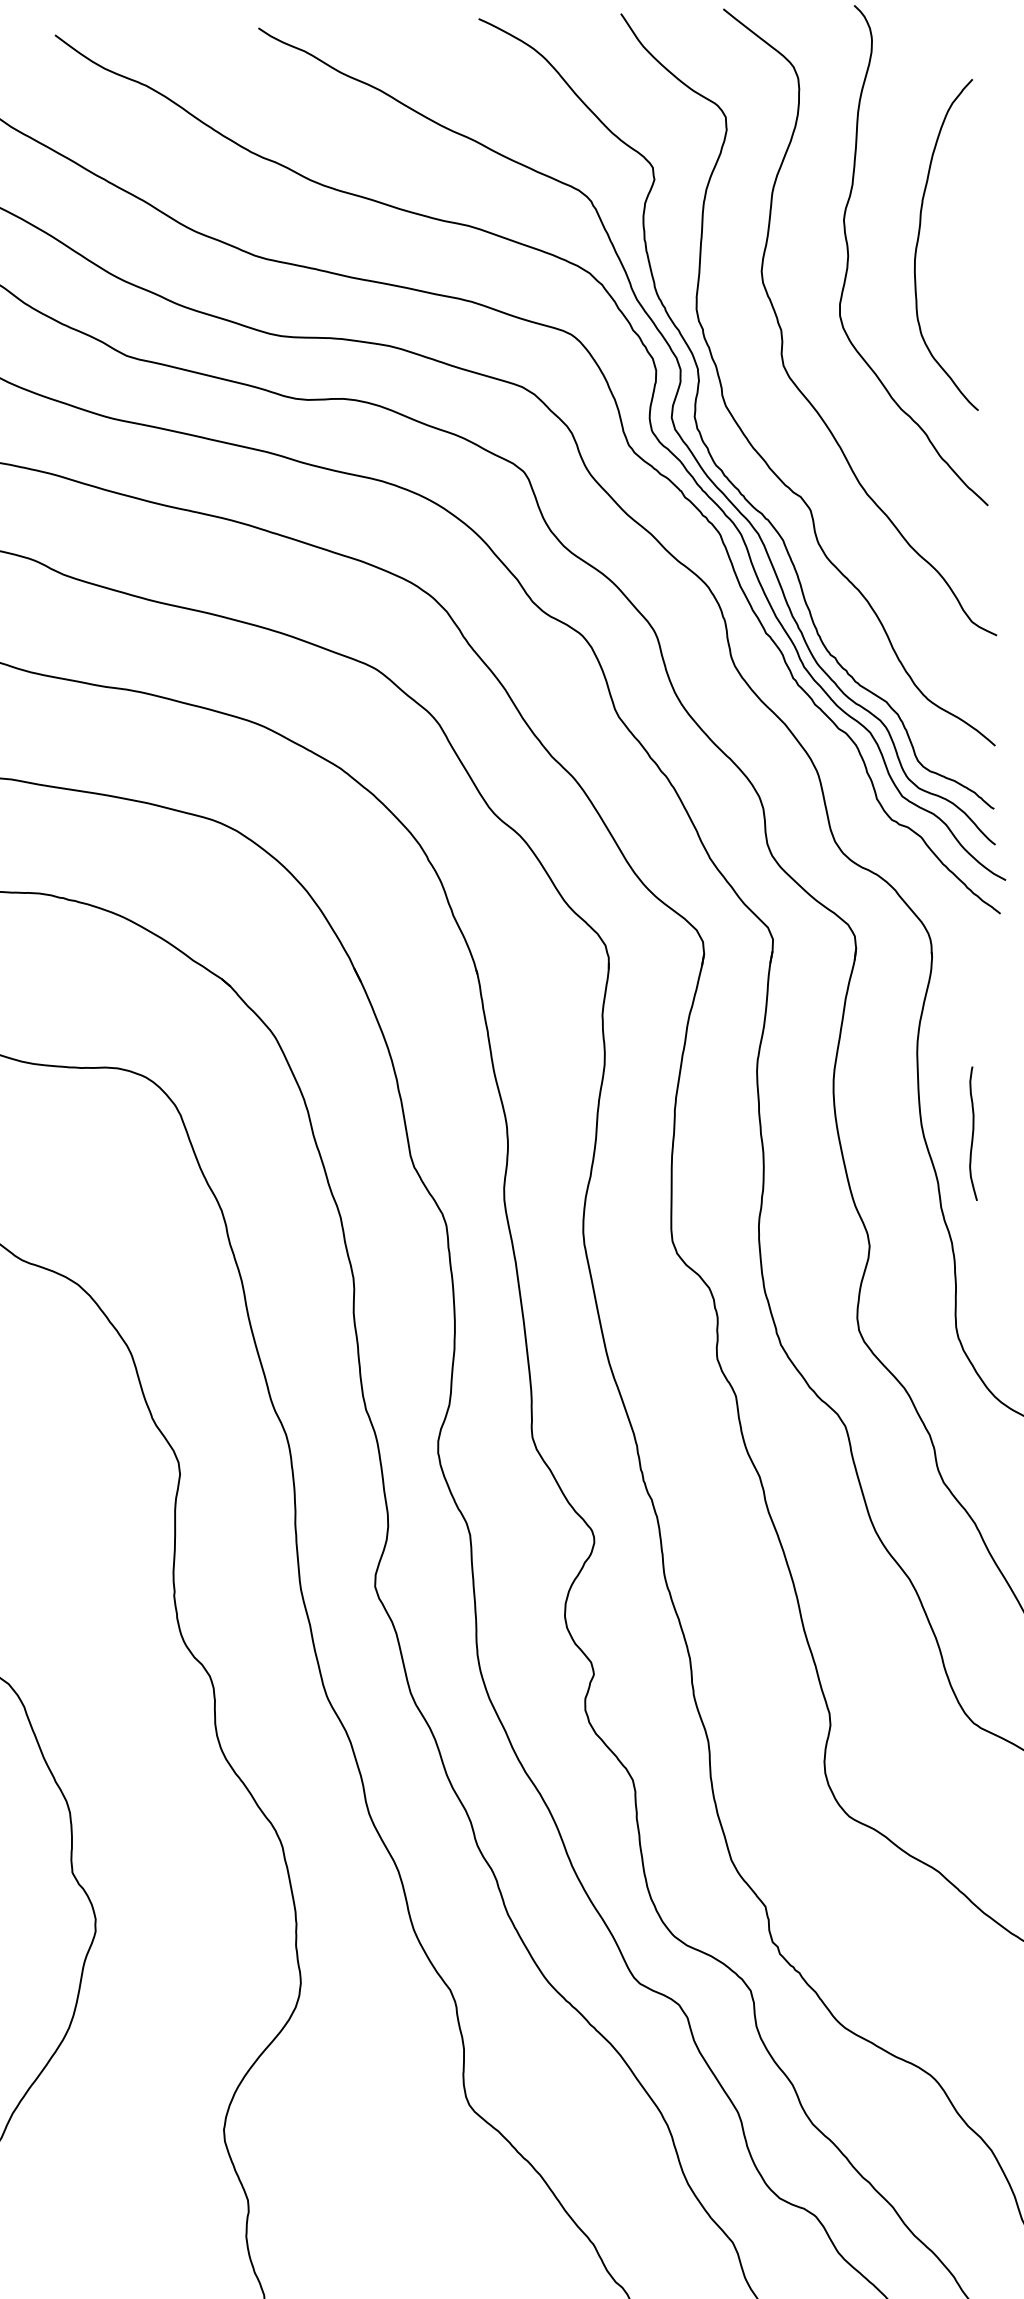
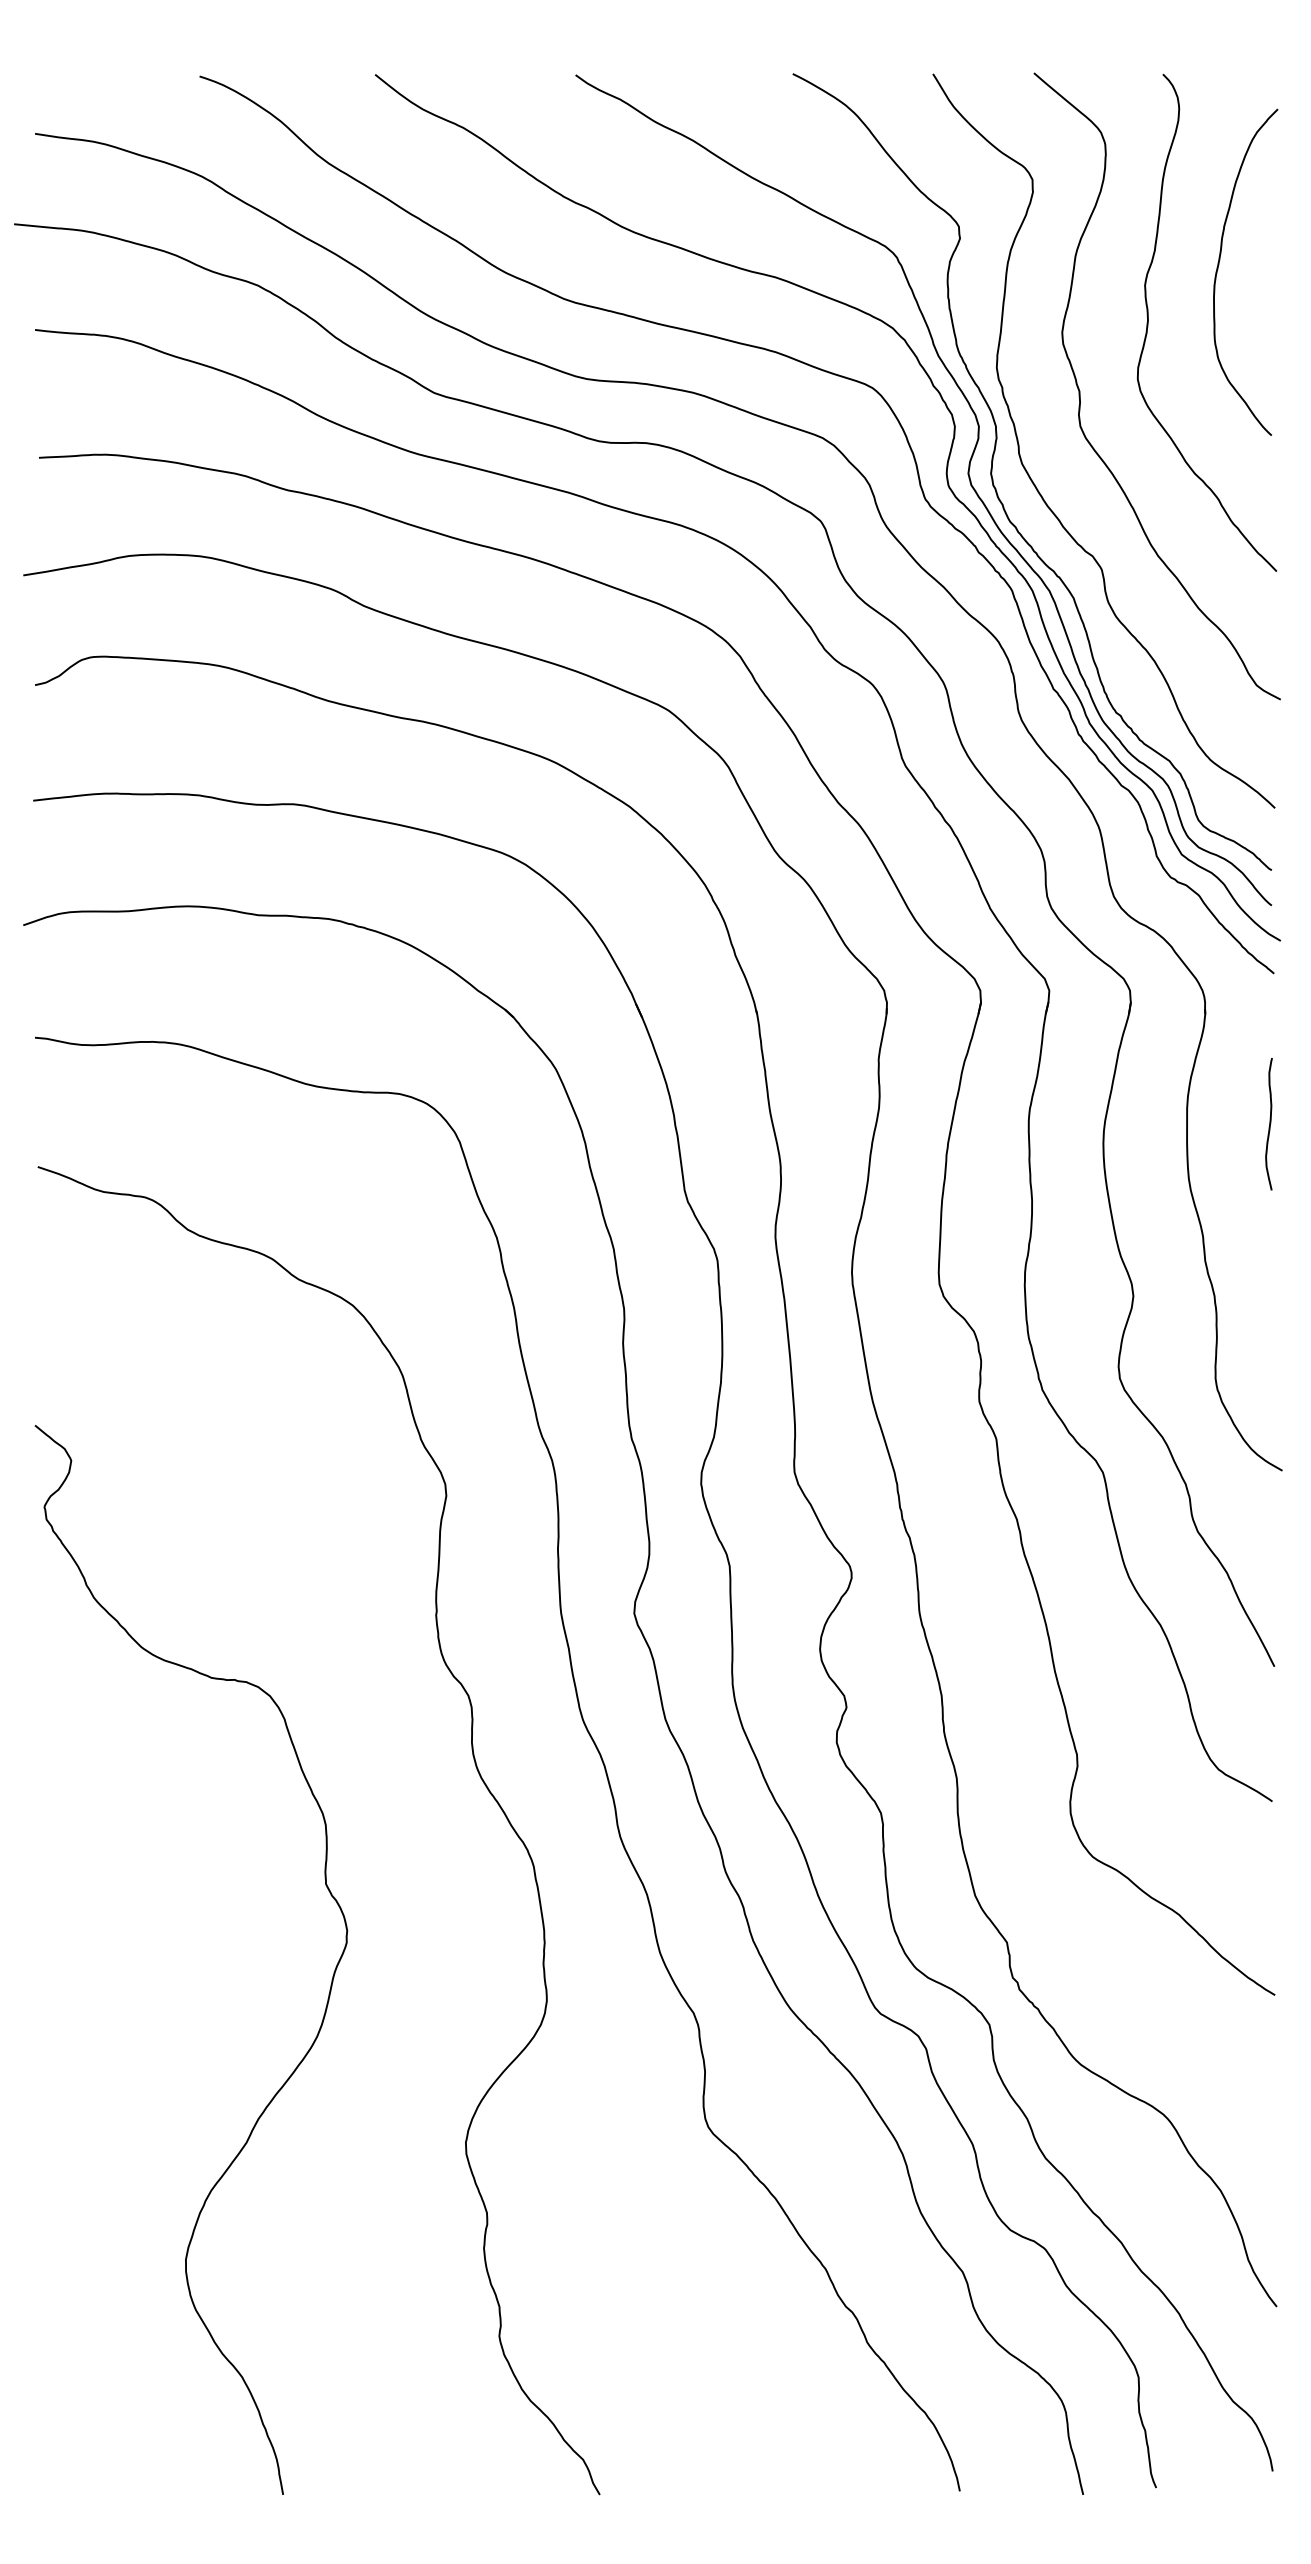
curve: (919, 240) -> (1219, 265), moved
curve: (972, 1134) -> (1269, 1124), moved

